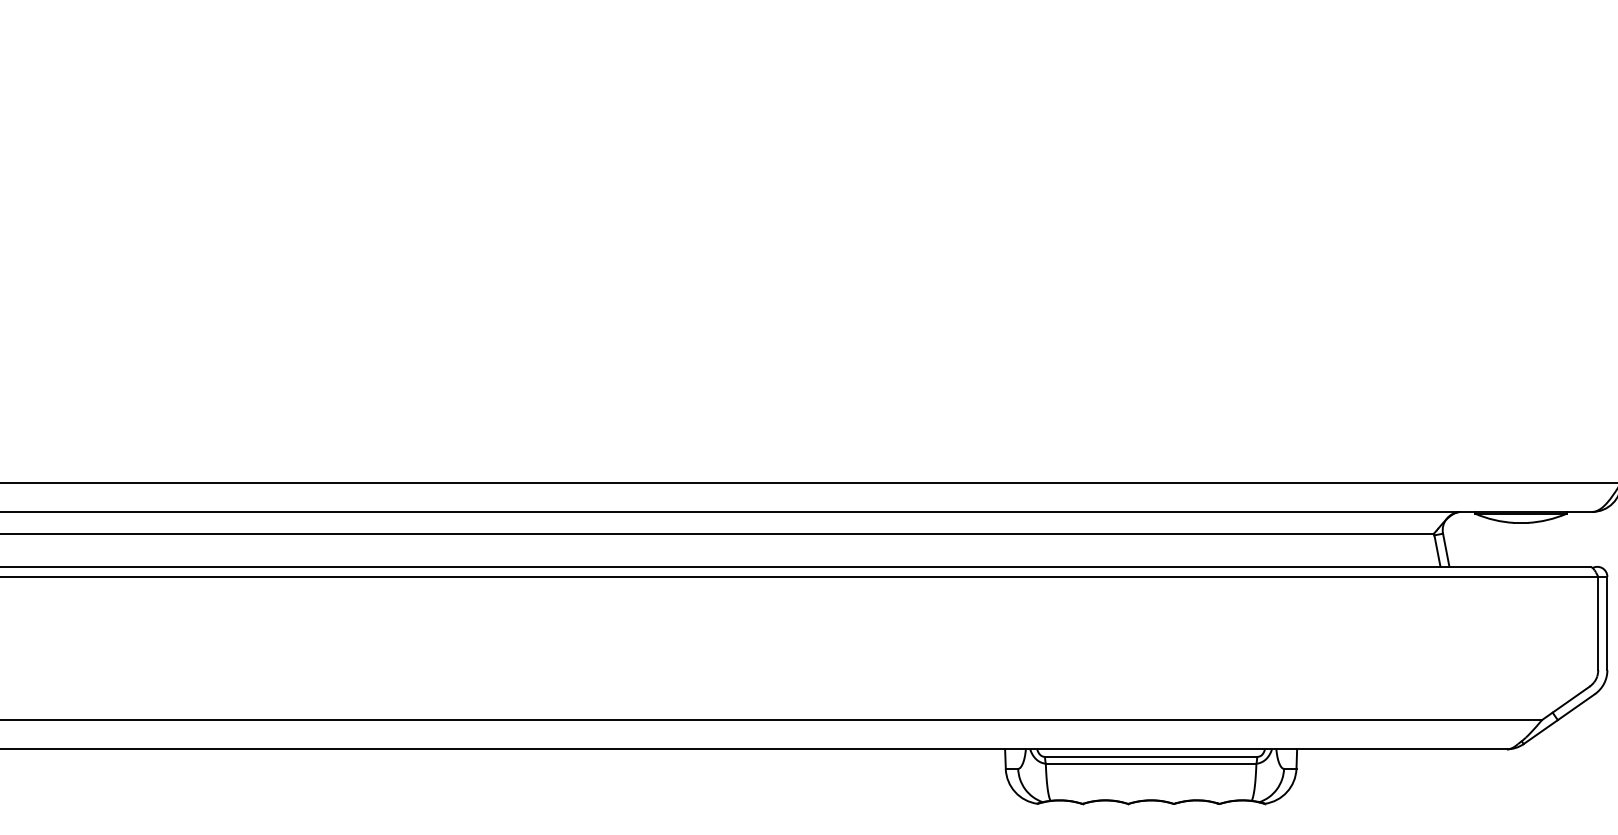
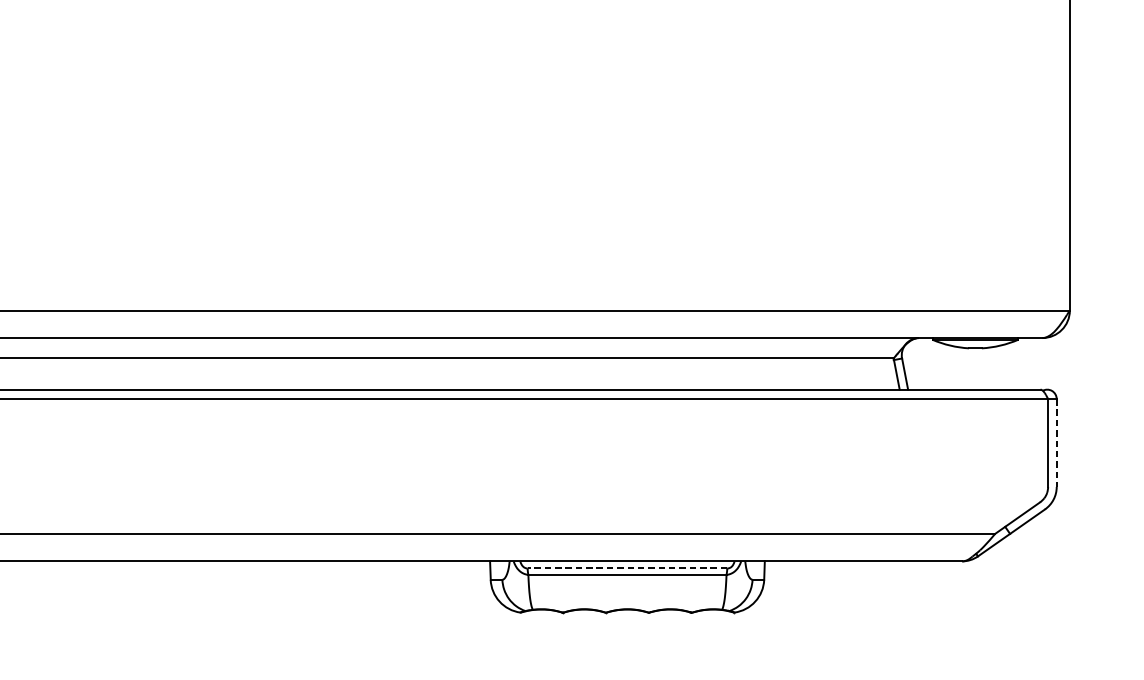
line: (1607, 623) -> (1056, 442), solid -> dashed
line: (1150, 756) -> (626, 568), solid -> dashed

